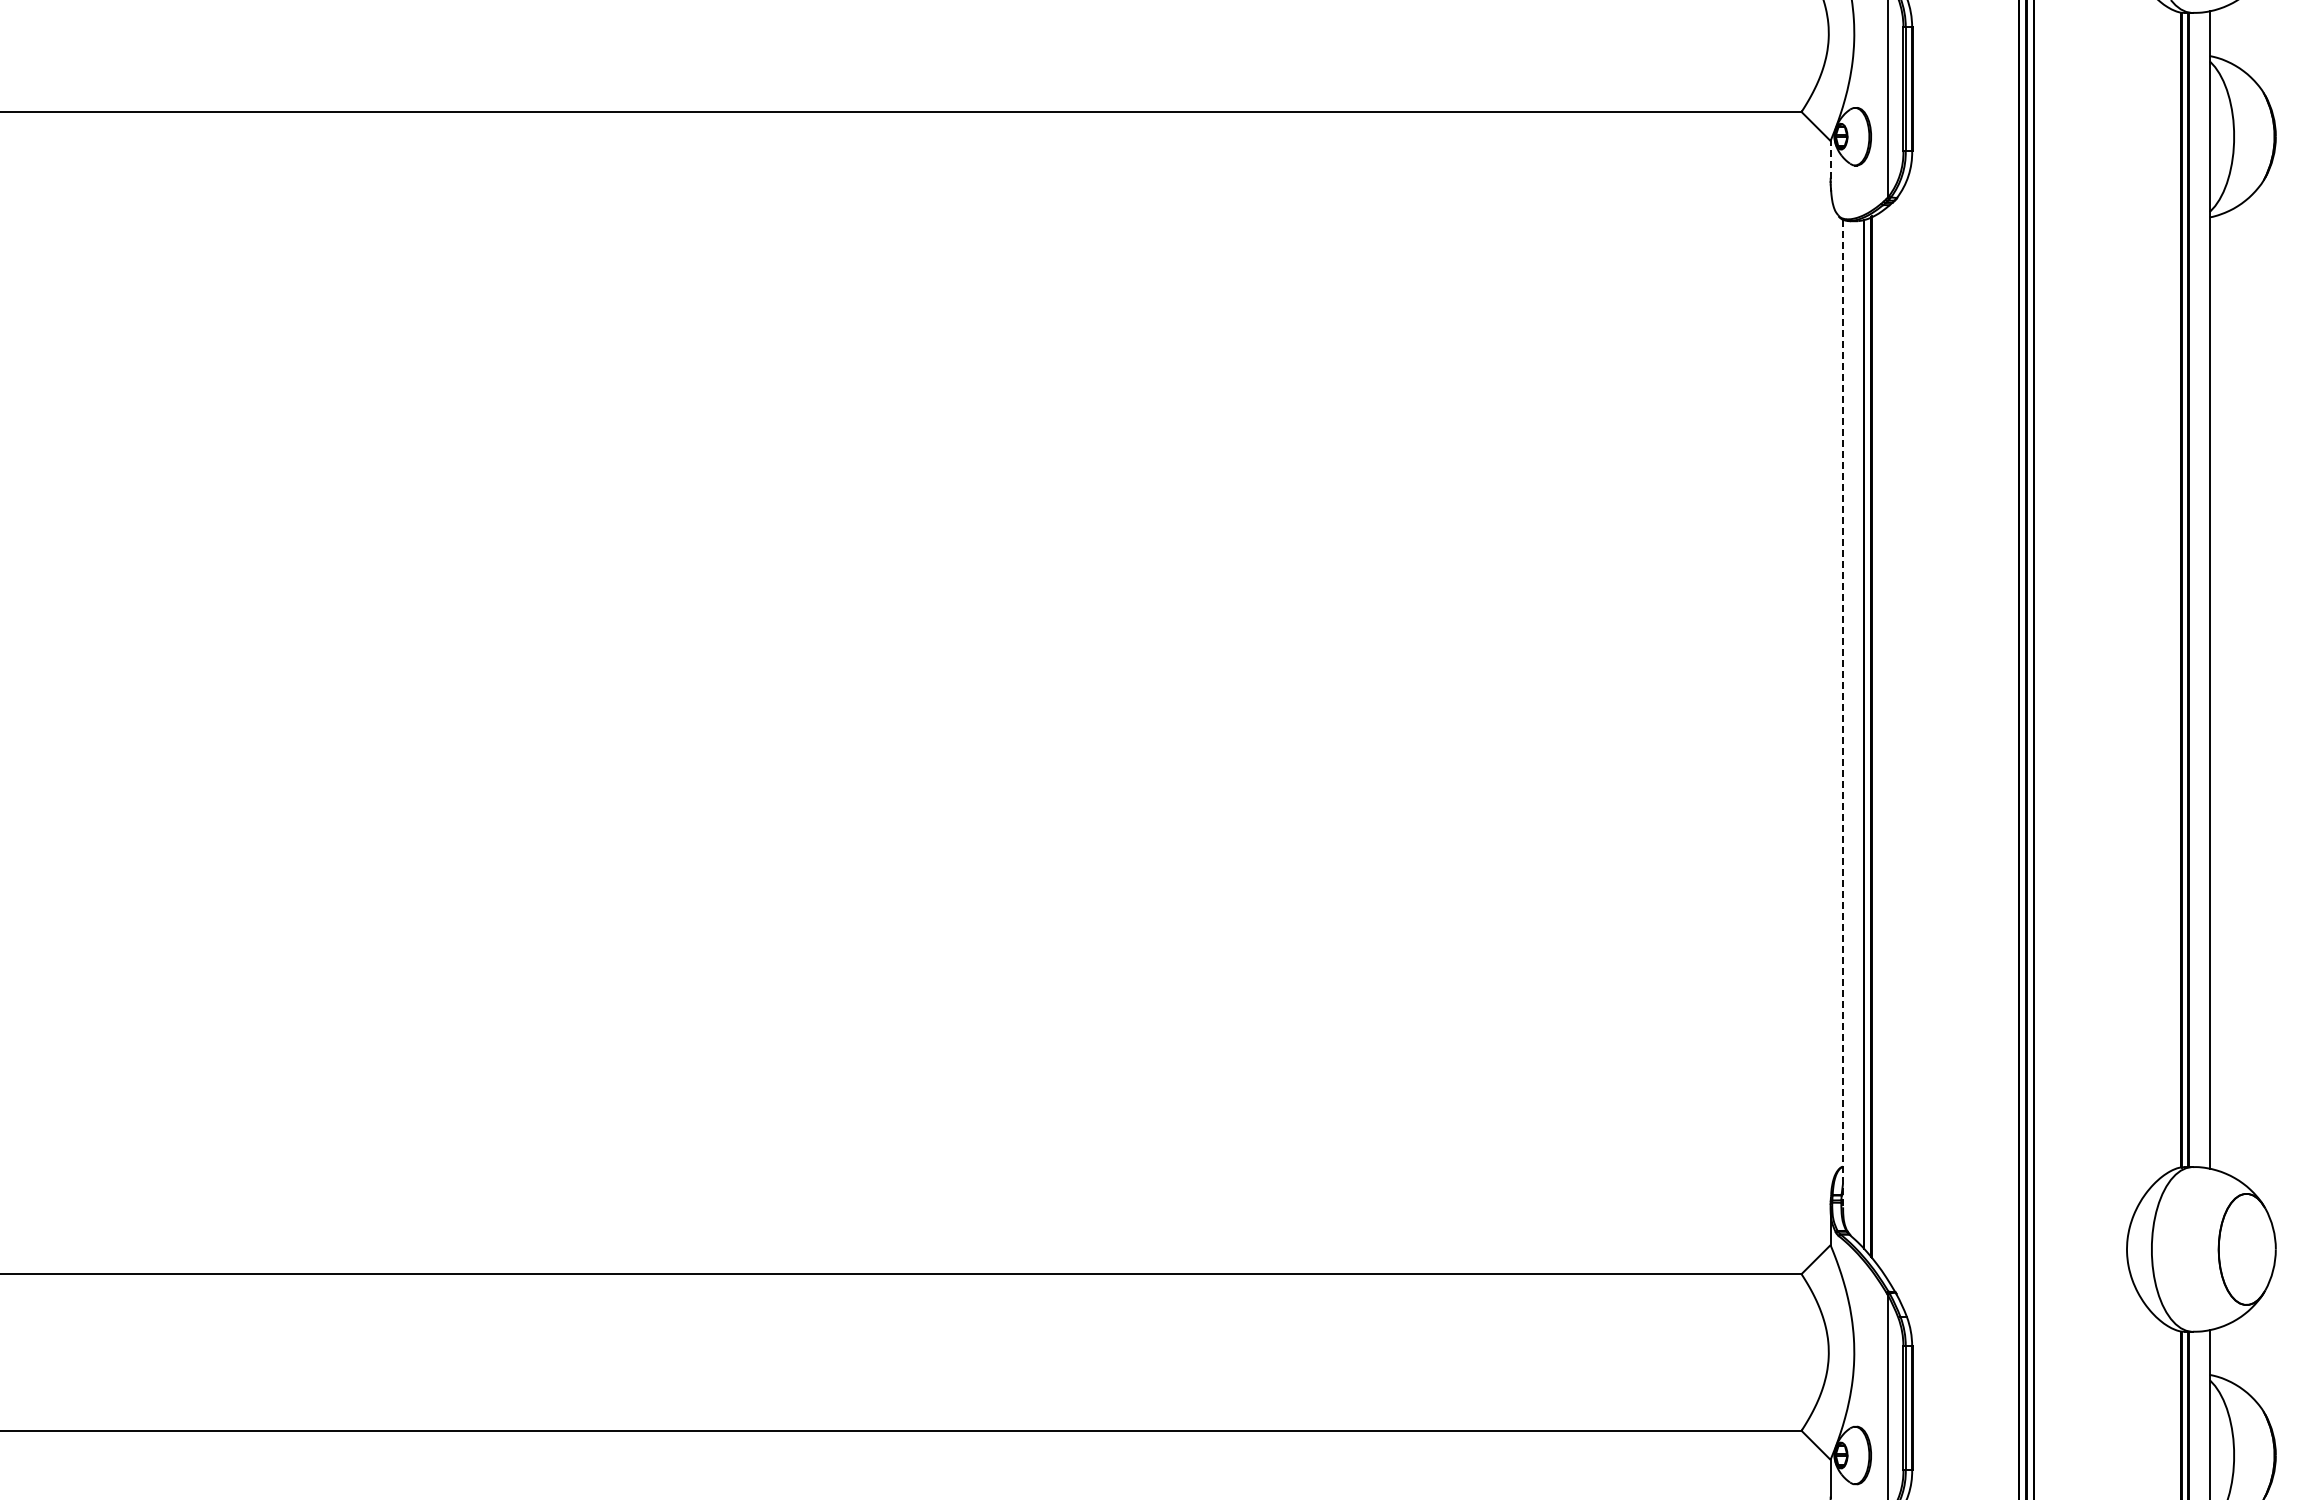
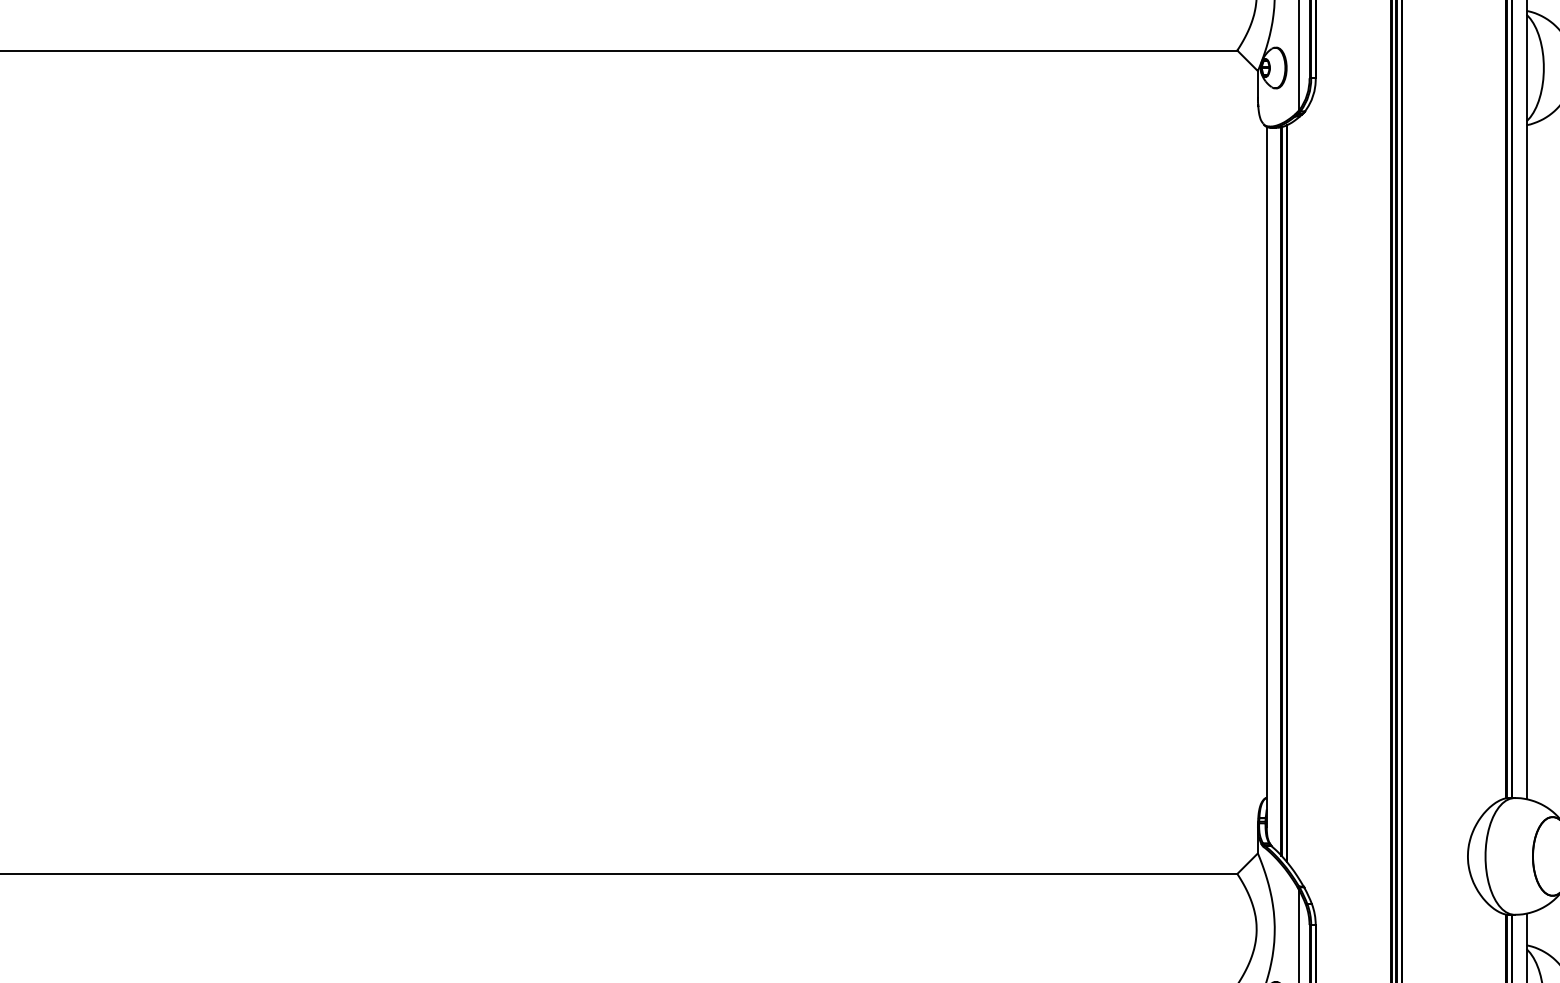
line: (1830, 159) -> (1257, 84), dashed -> solid
line: (1842, 713) -> (1266, 476), dashed -> solid

